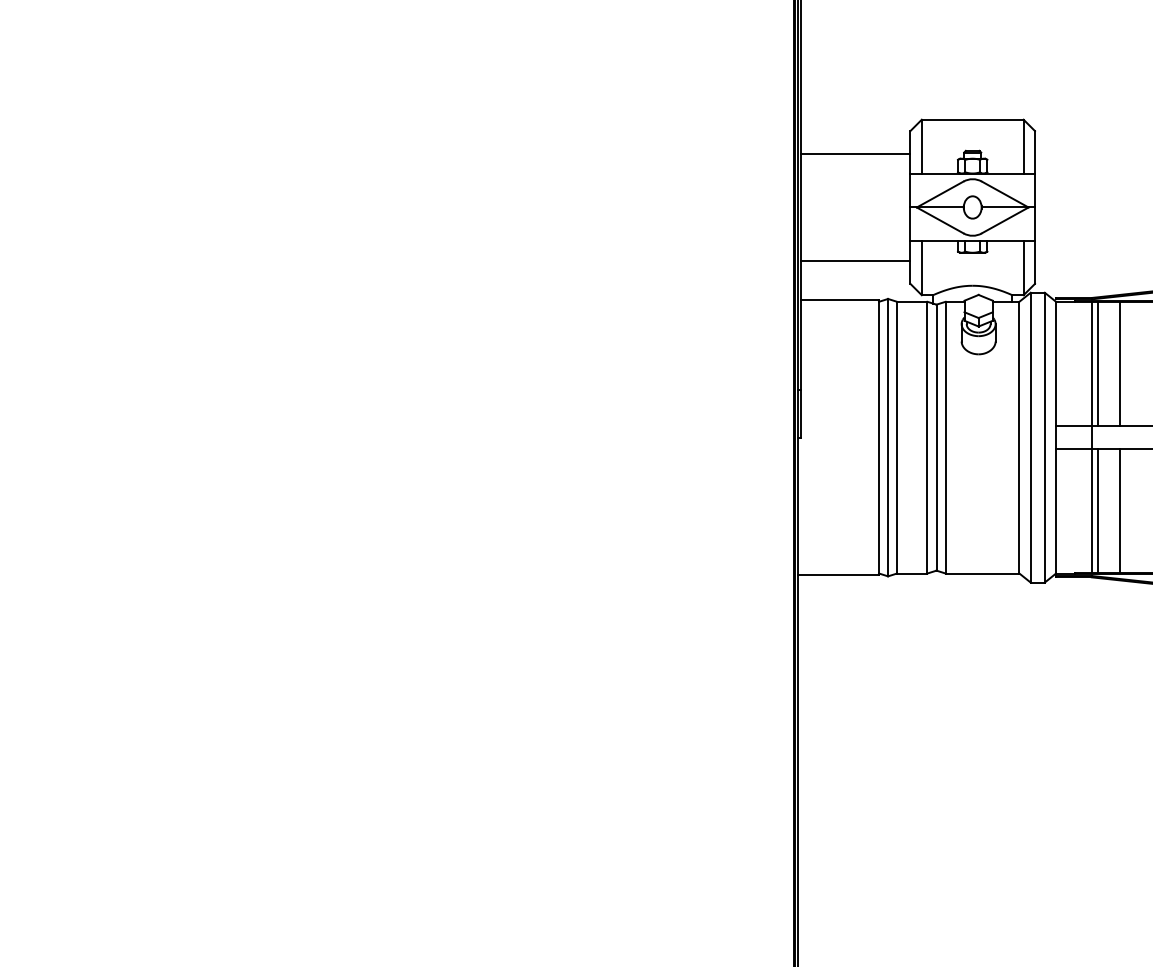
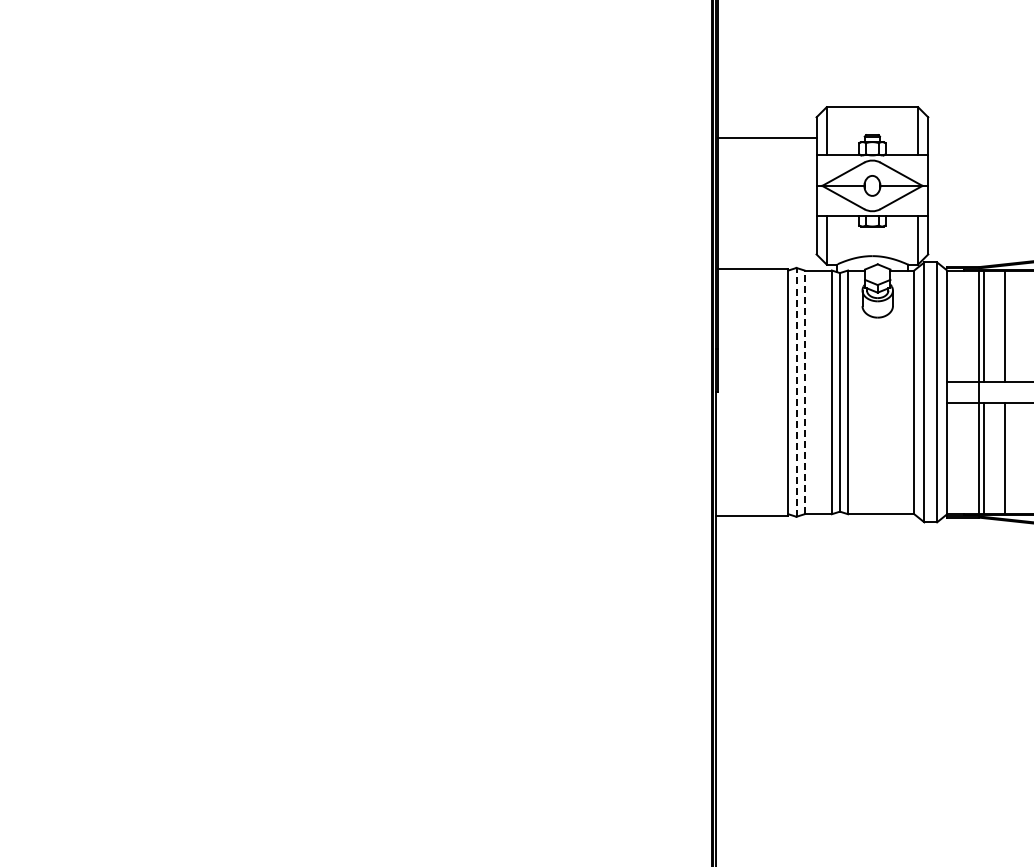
line: (855, 261) -> (767, 234), removed
line: (888, 436) -> (796, 391), solid -> dashed
line: (897, 437) -> (804, 392), solid -> dashed

